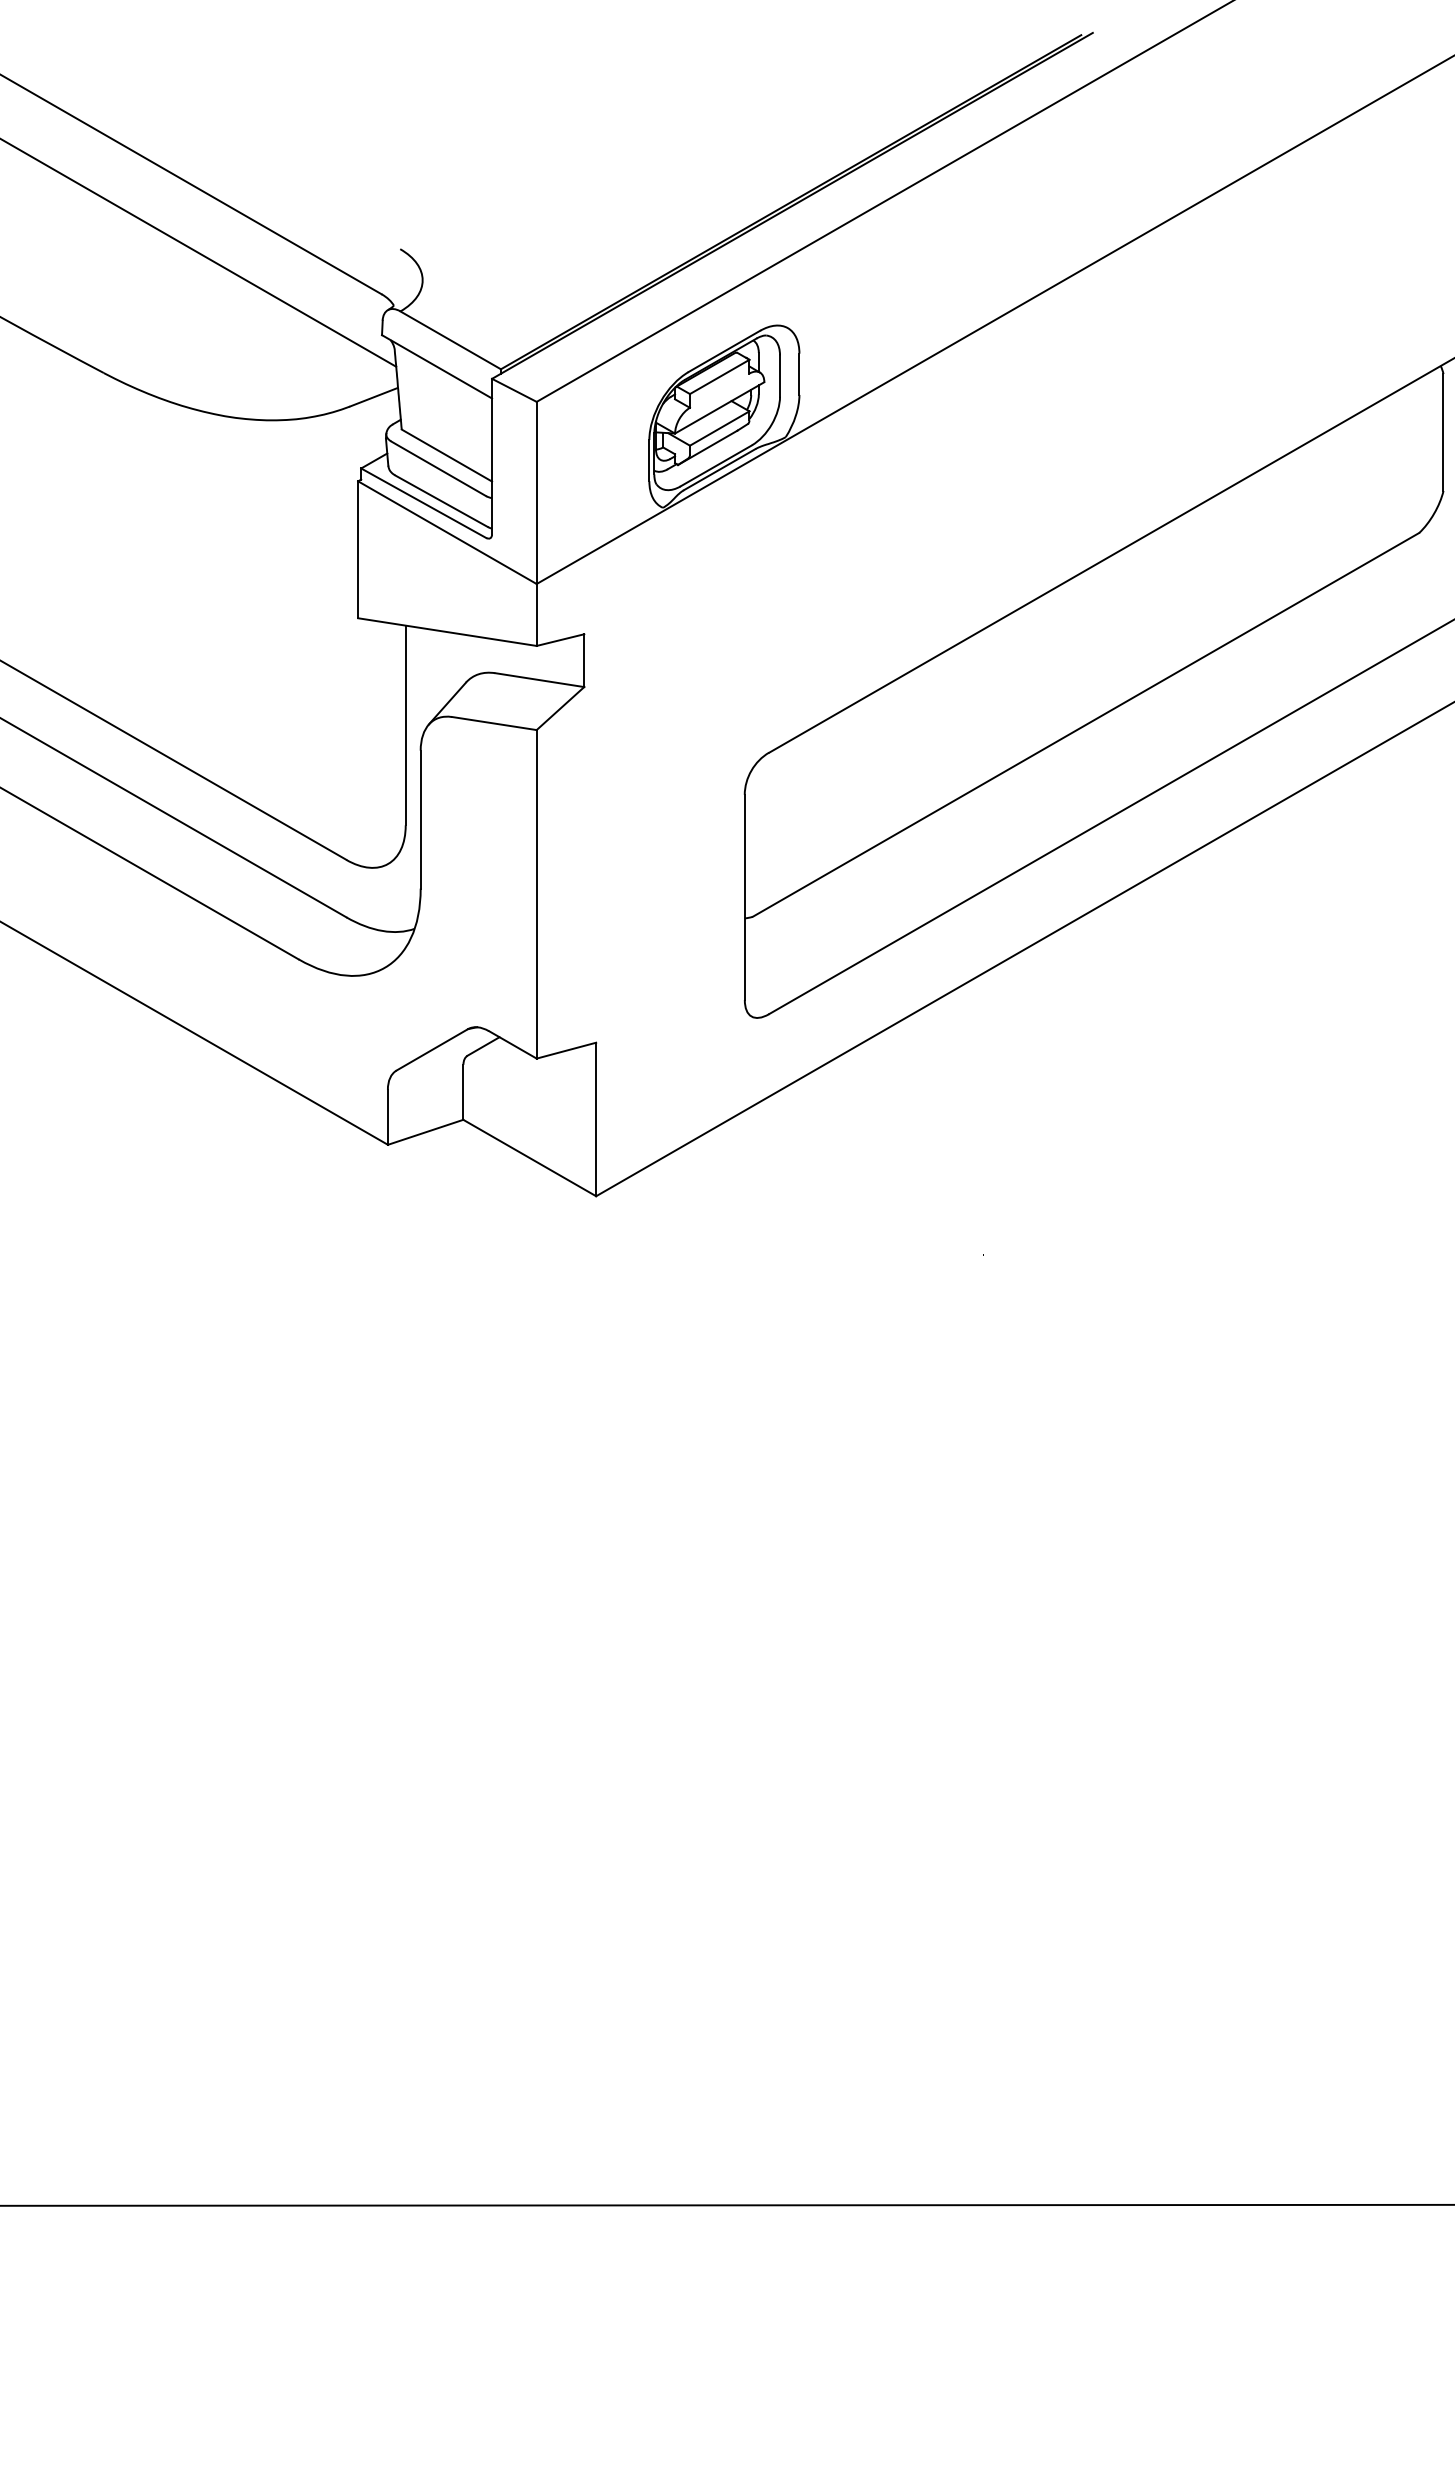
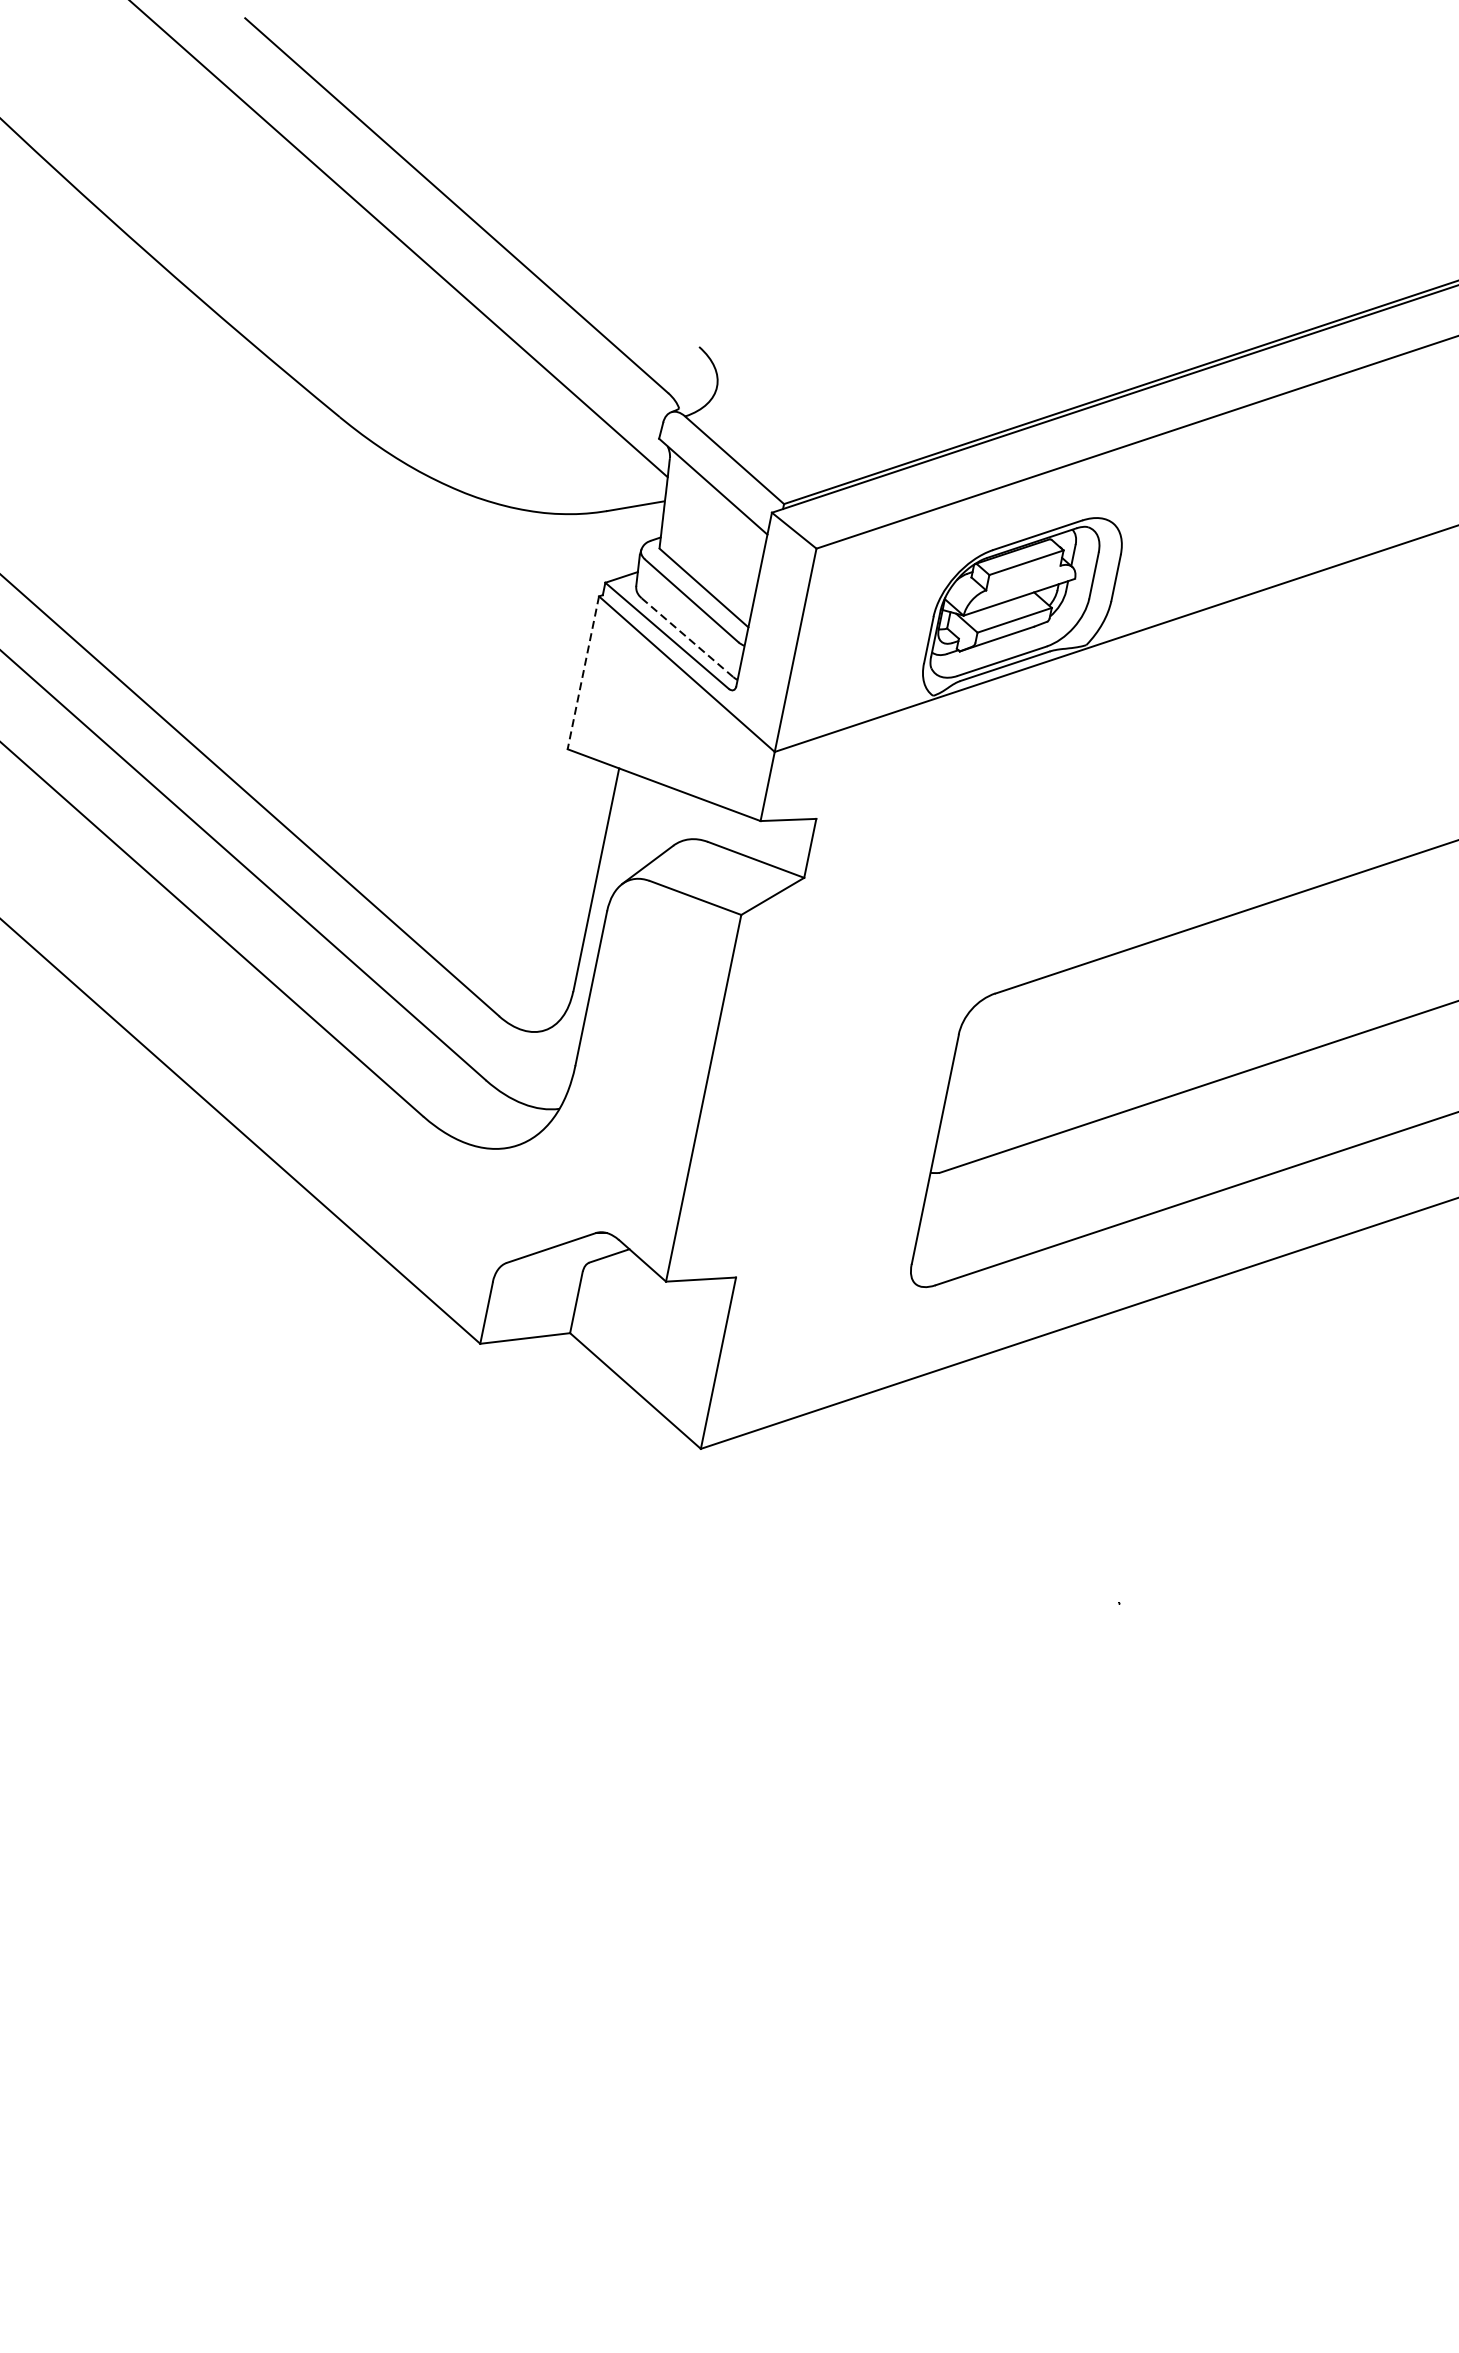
line: (441, 501) -> (687, 638), solid -> dashed
line: (358, 550) -> (583, 673), solid -> dashed

